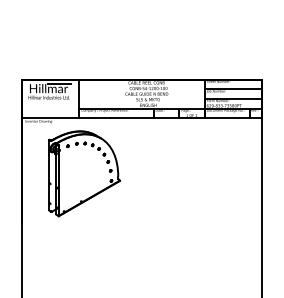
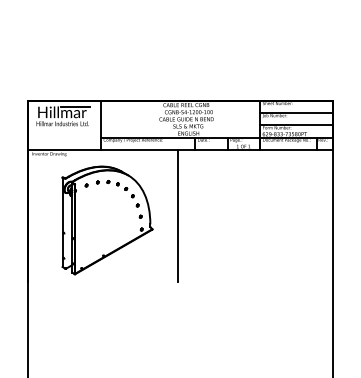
line: (140, 170) -> (178, 216), added

